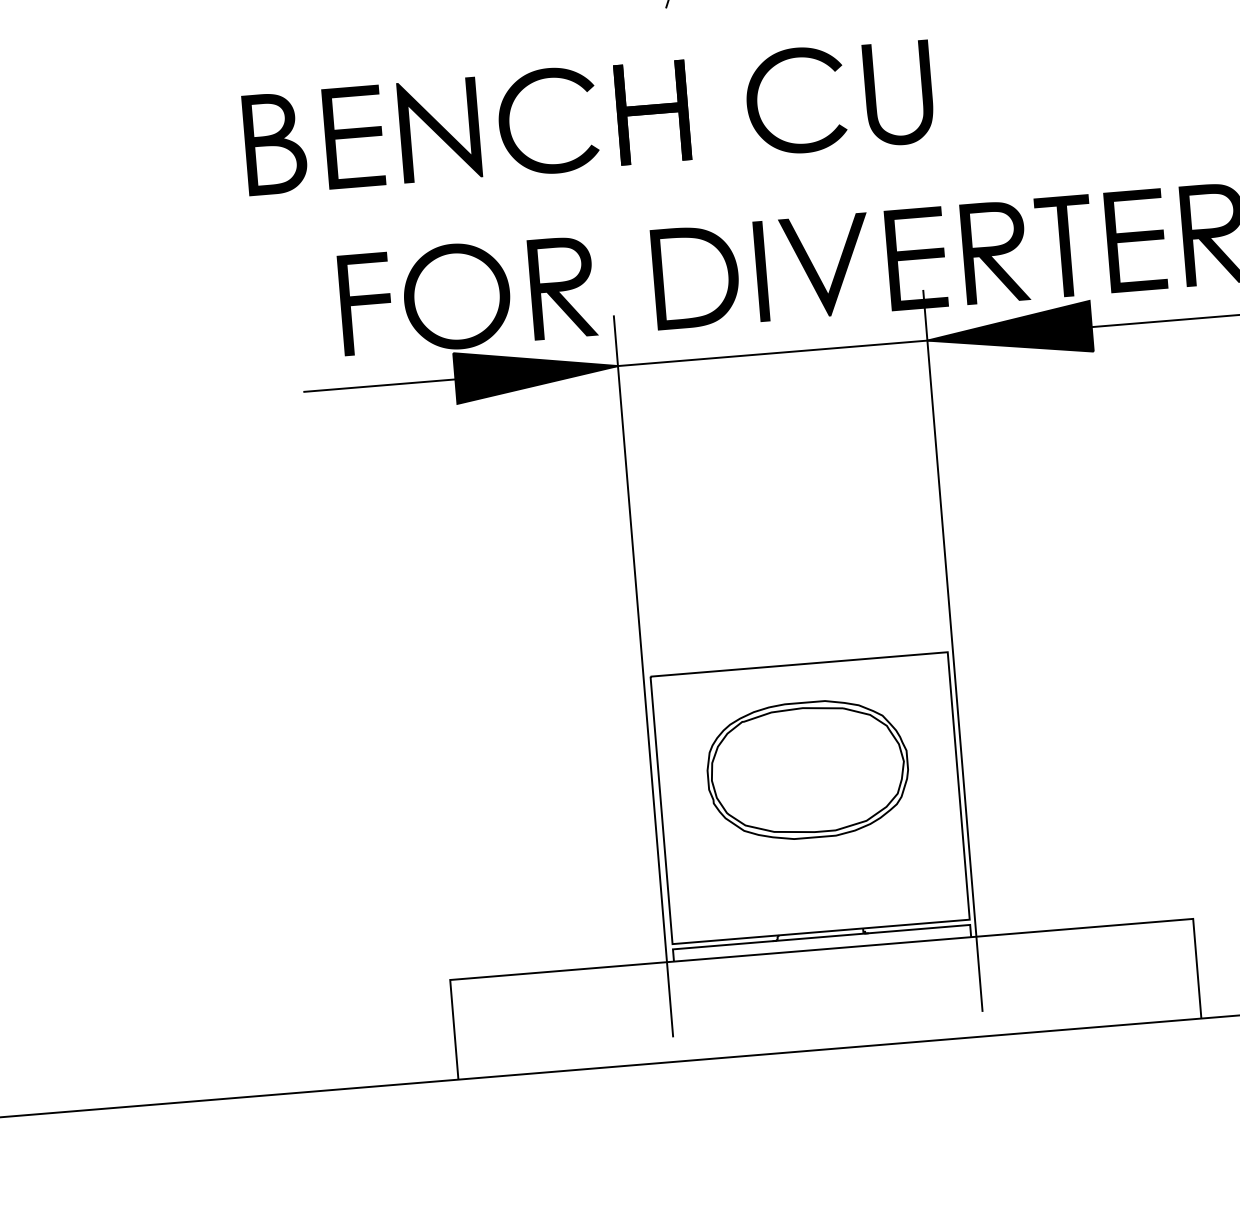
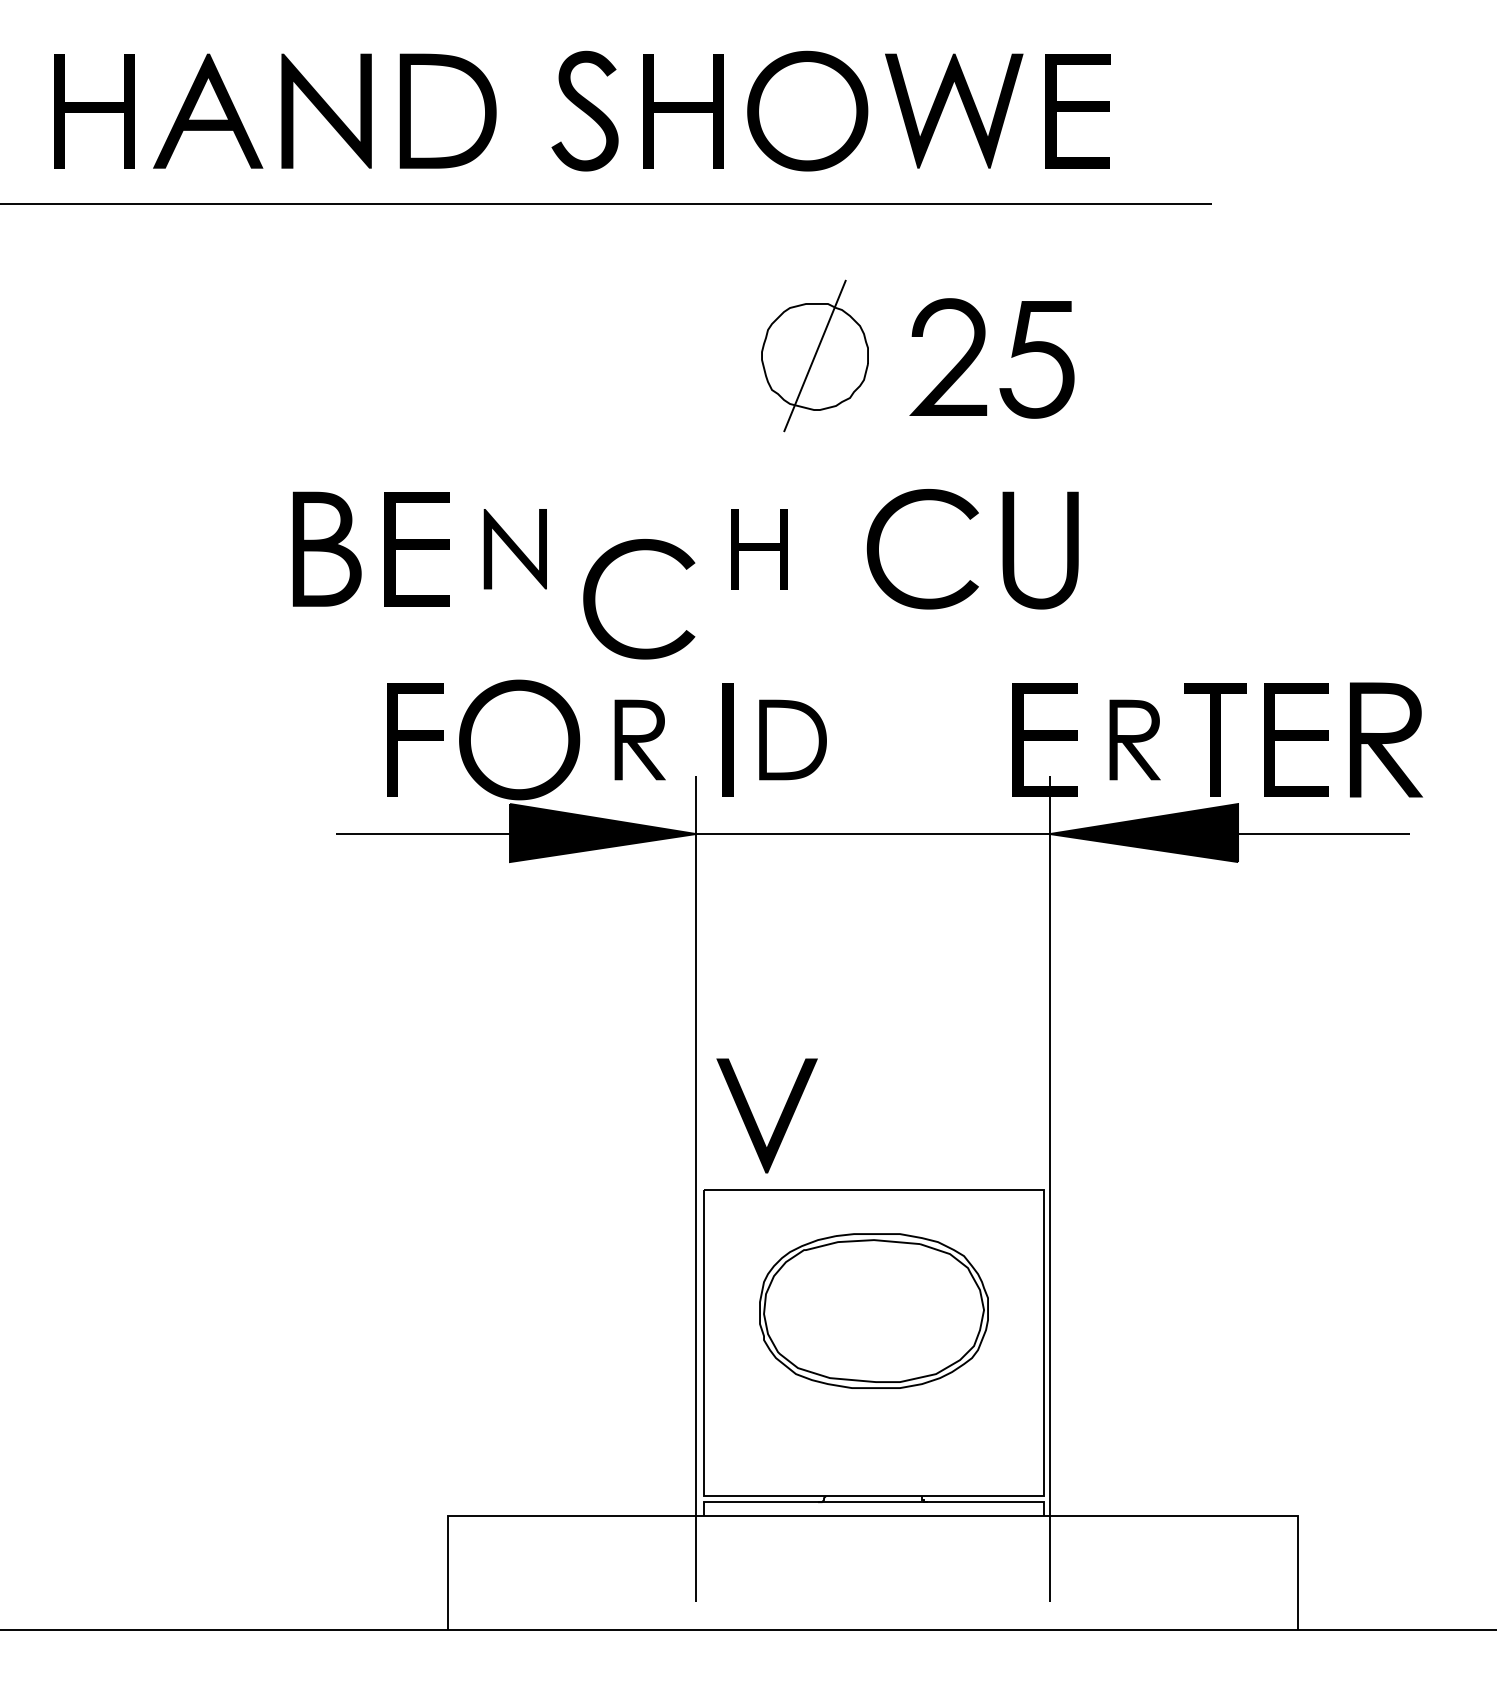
part: (652, 112) -> (758, 549), size x0.7
part: (509, 124) -> (595, 599), moved
part: (439, 129) -> (515, 548), size x0.7
part: (994, 251) -> (1134, 739), size x0.7
part: (816, 270) -> (755, 1120), moved
part: (761, 271) -> (727, 739), moved
part: (695, 276) -> (792, 739), size x0.7
part: (561, 287) -> (639, 739), size x0.7

